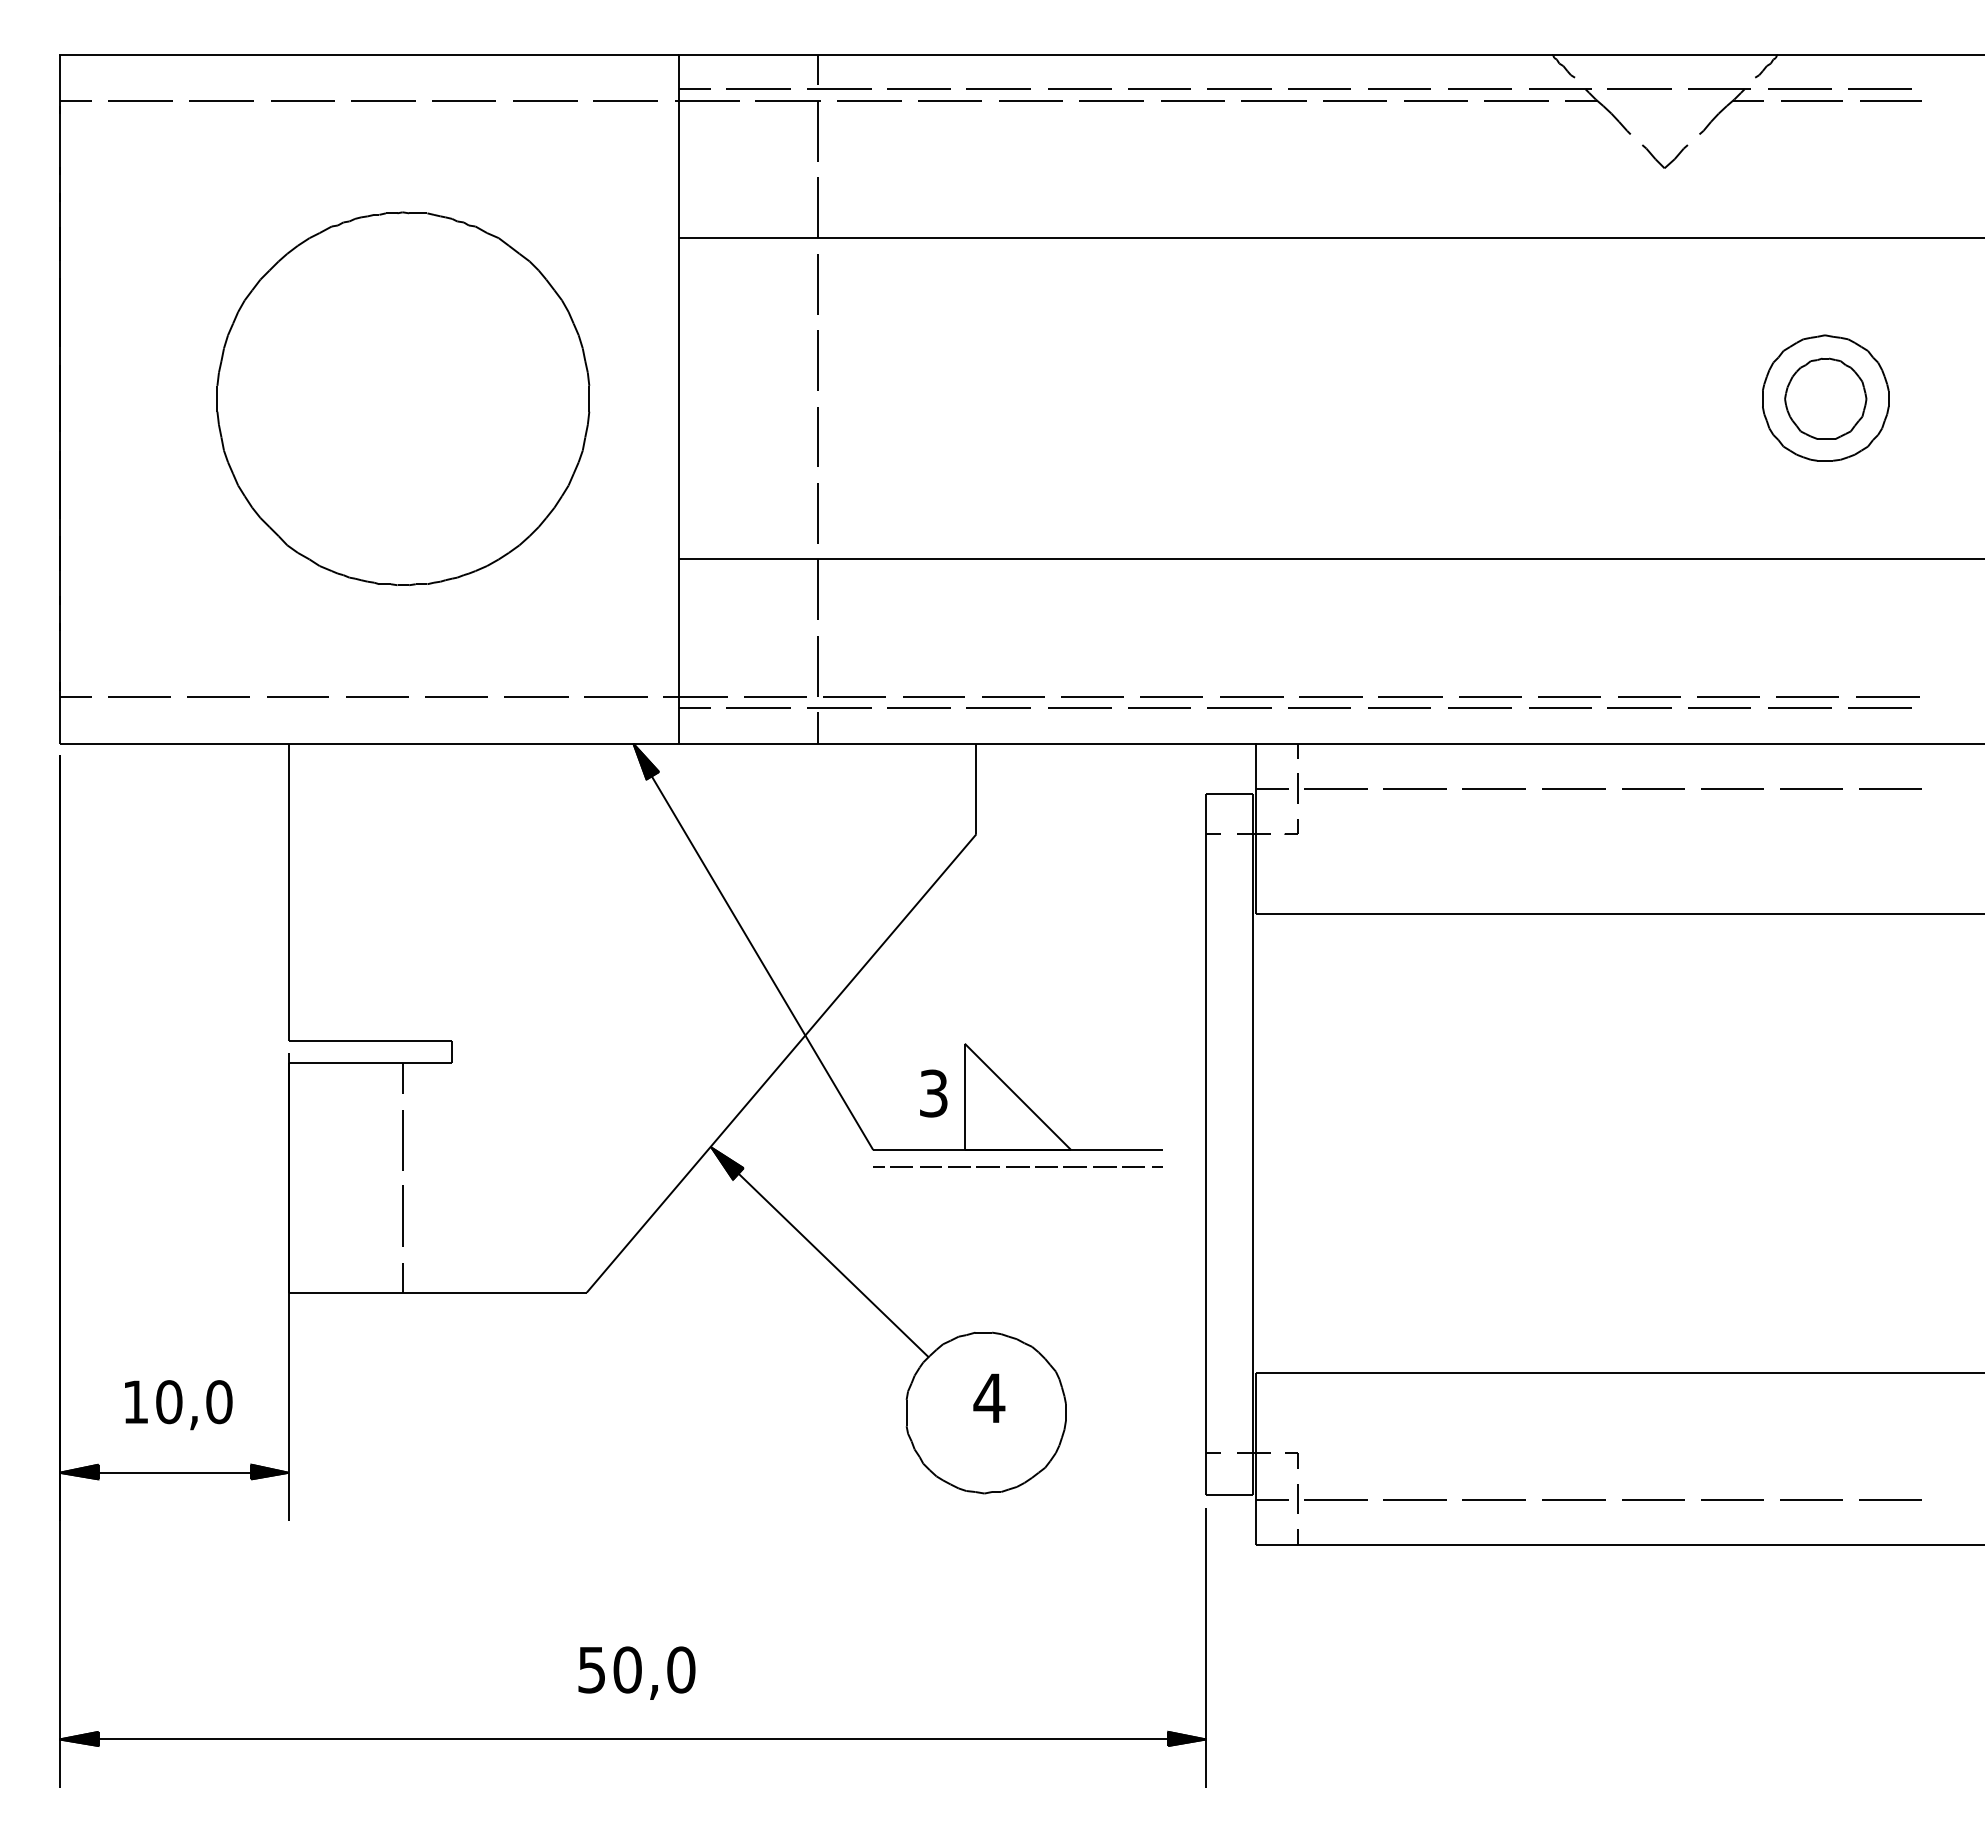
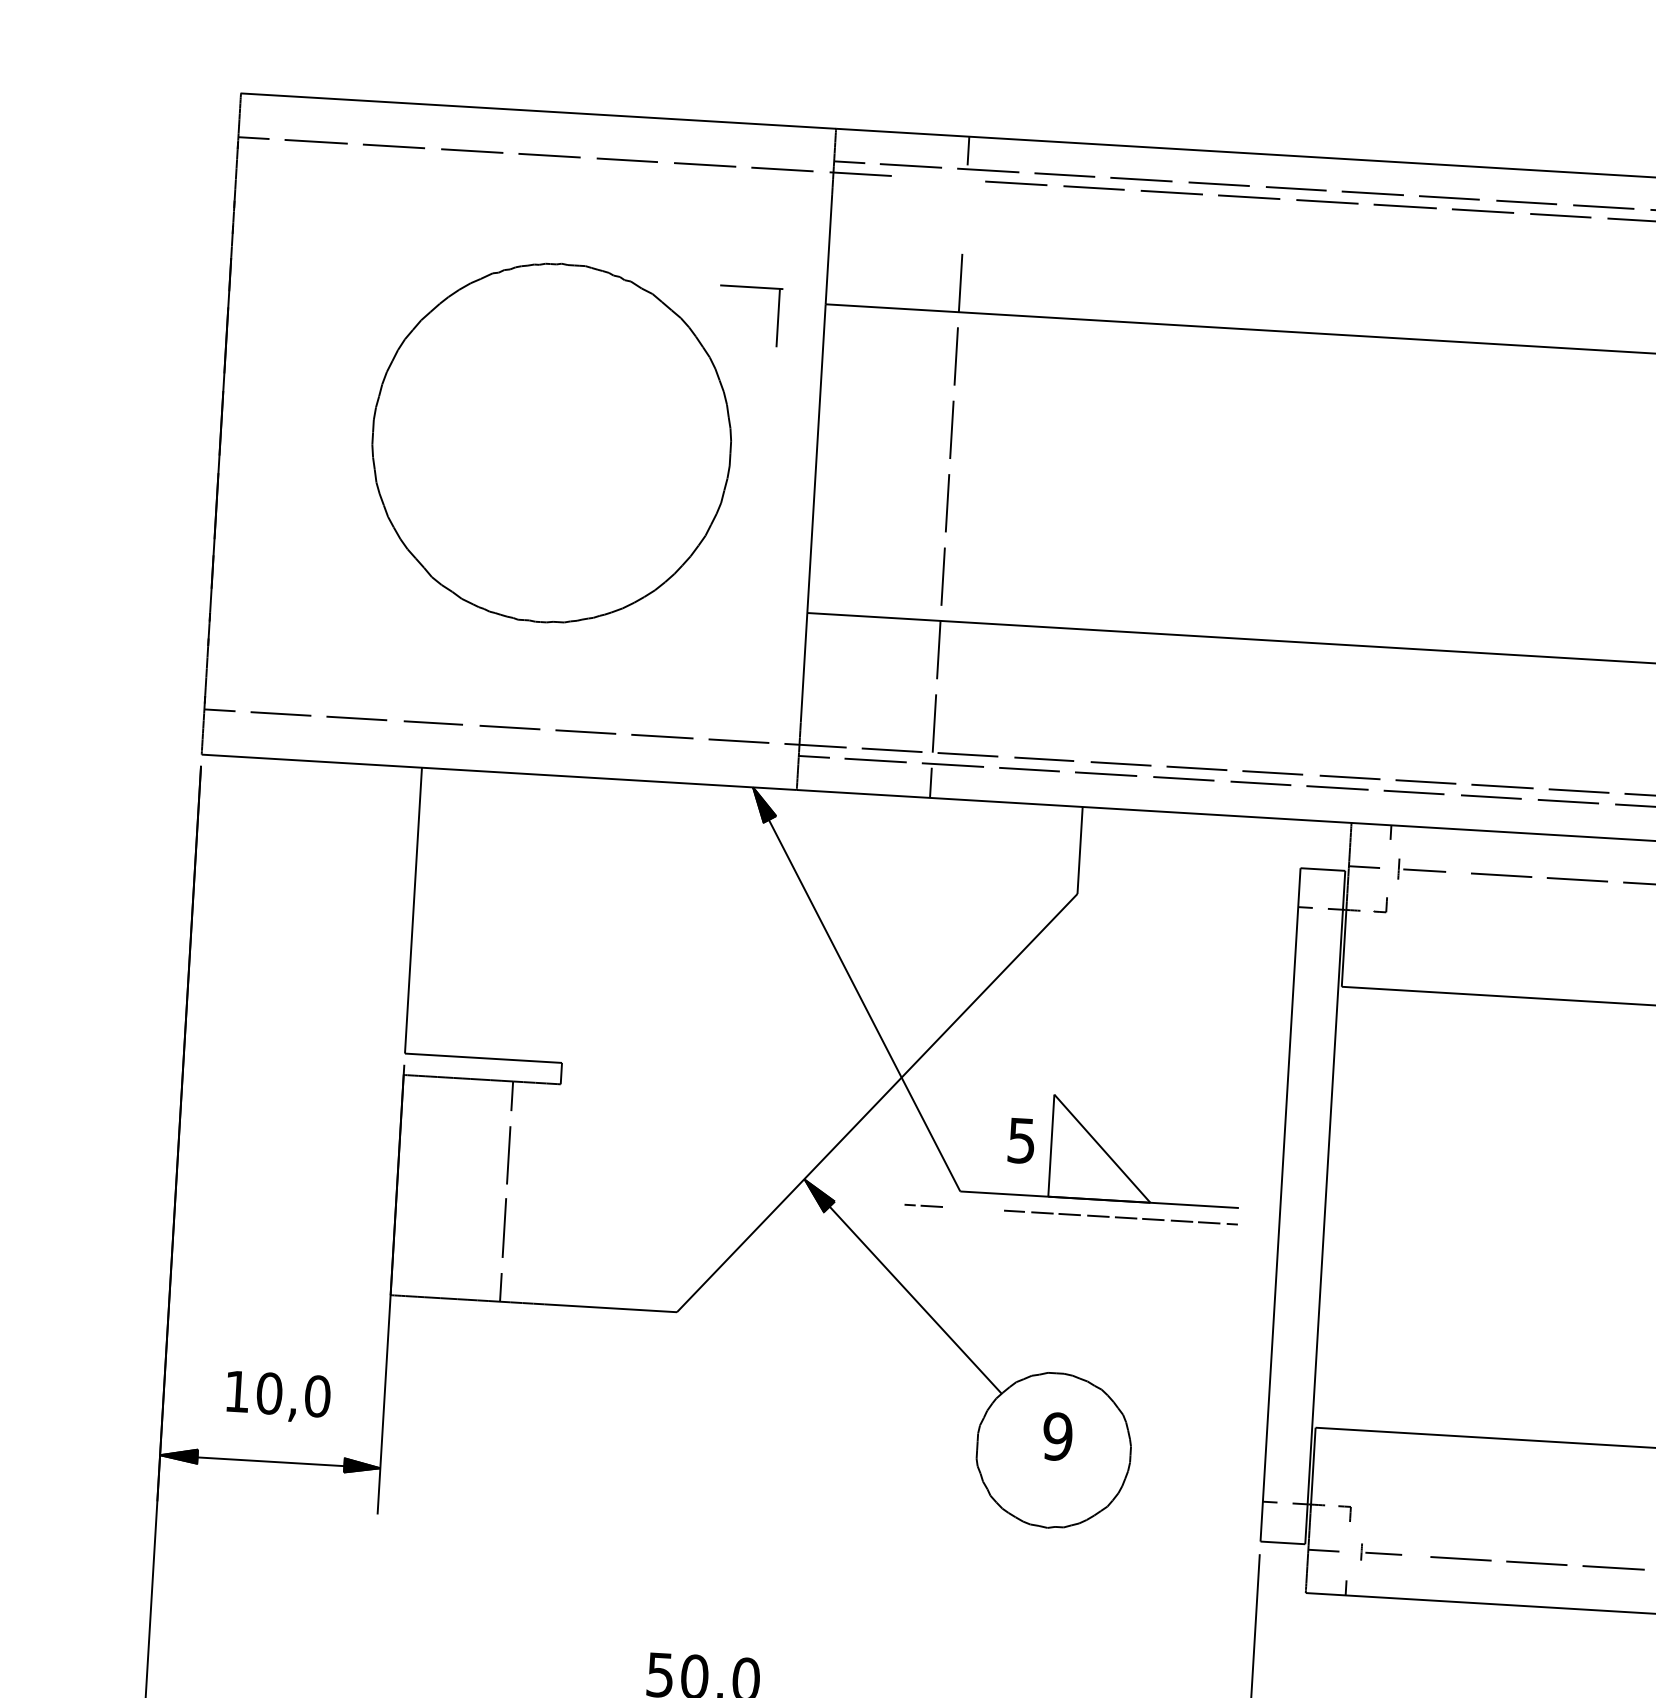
part: (787, 101) -> (751, 287), moved
part: (1332, 788) -> (1422, 870), size x0.7
text: (933, 1092) -> (1021, 1139), 3 -> 5
line: (892, 1166) -> (923, 1205), moved
text: (989, 1398) -> (1057, 1436), 4 -> 9
part: (1332, 1498) -> (1381, 1552), size x0.6

